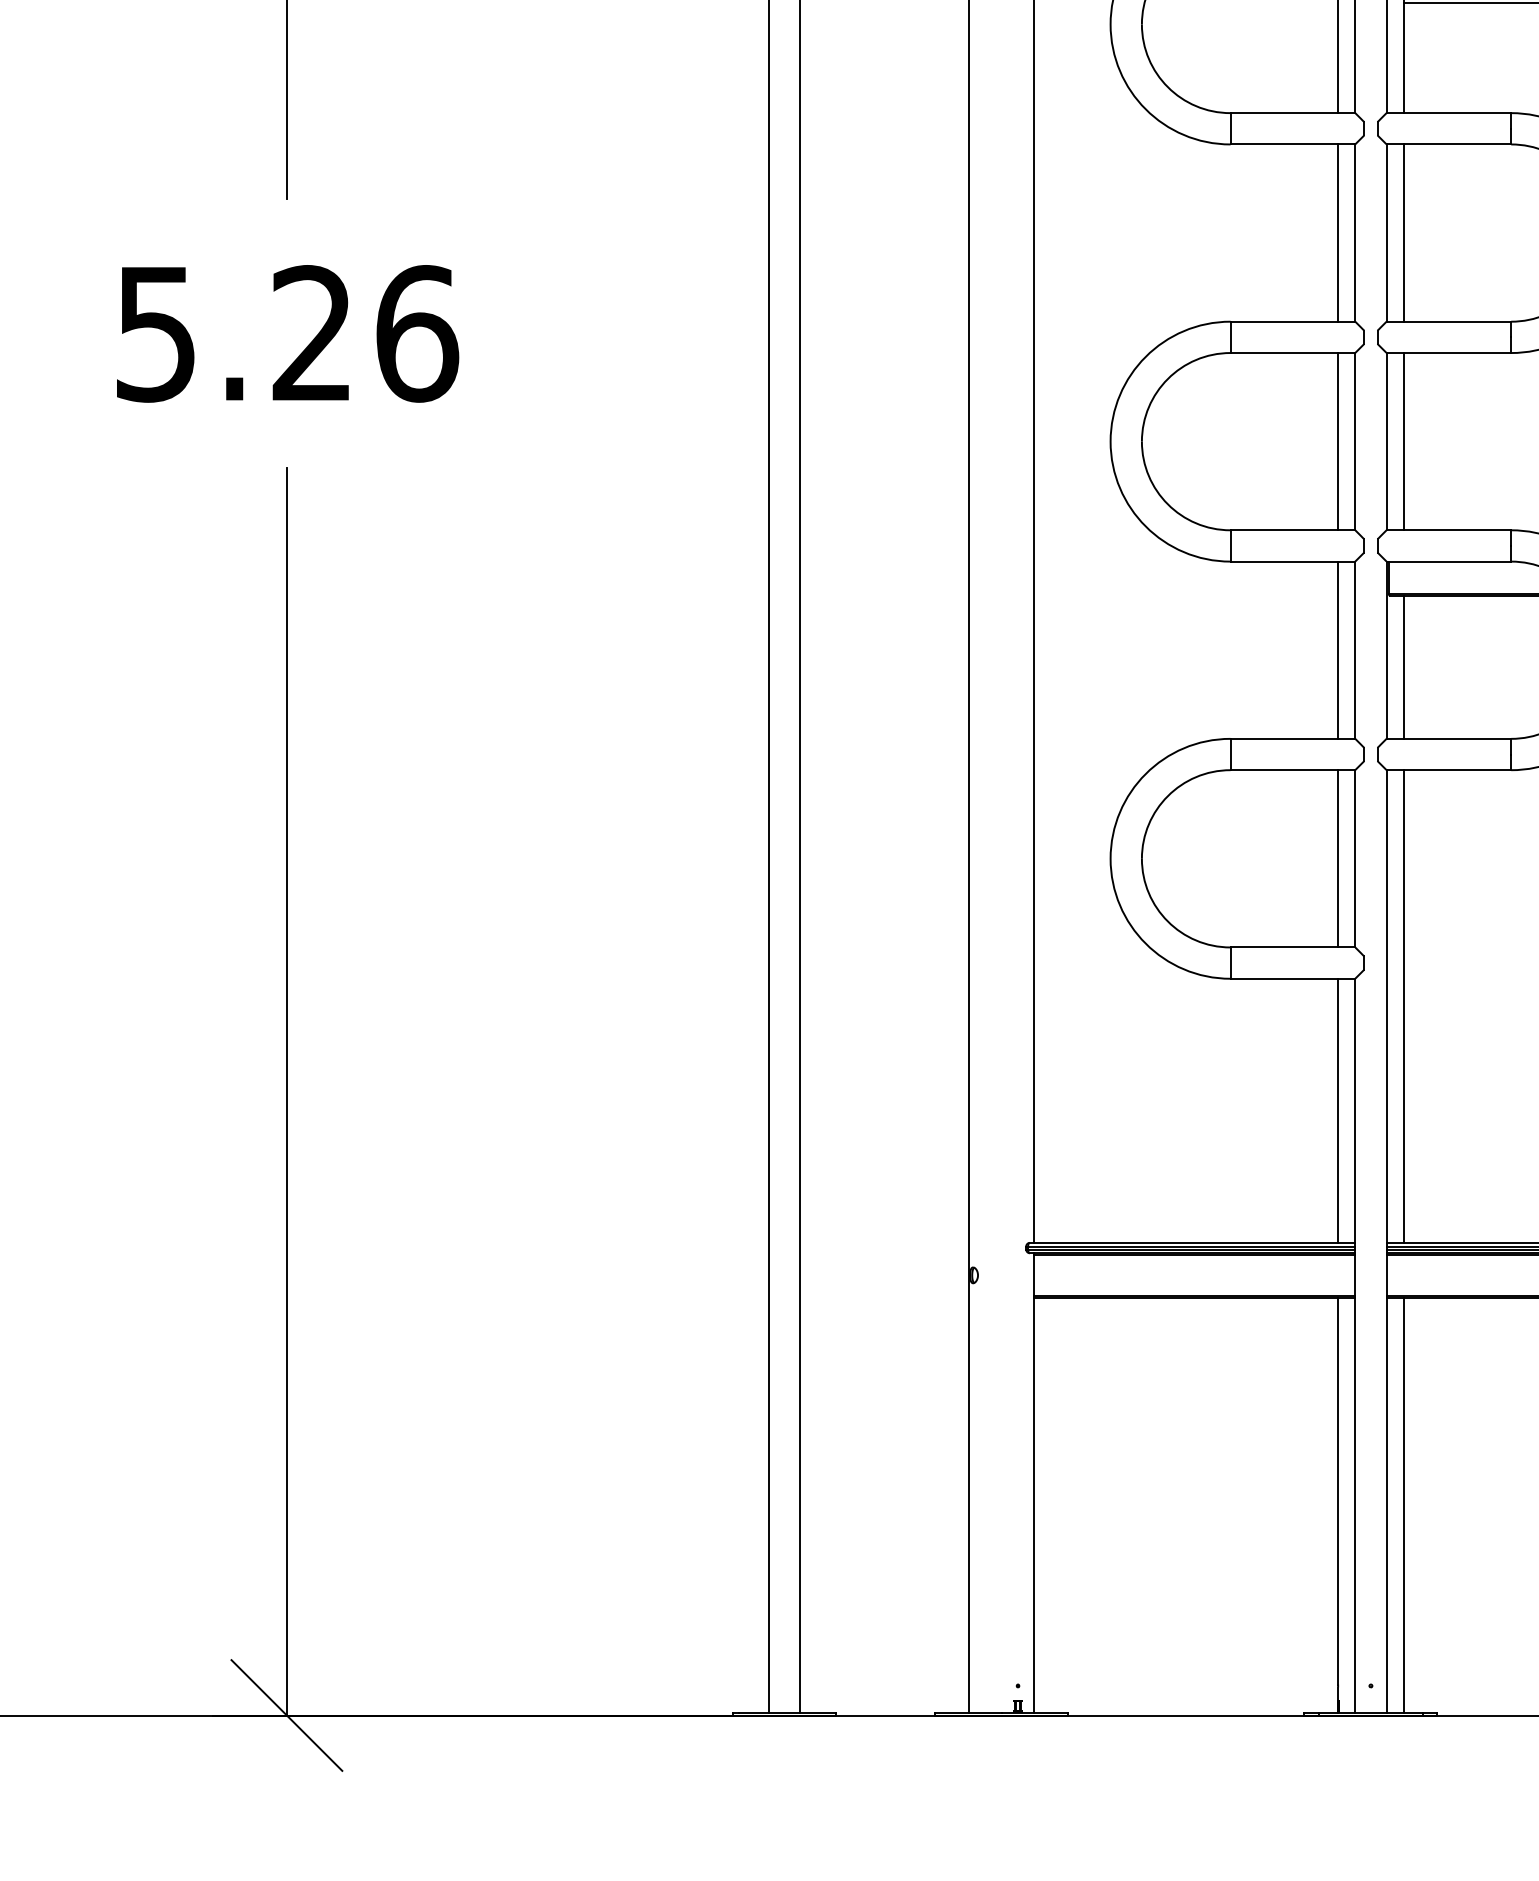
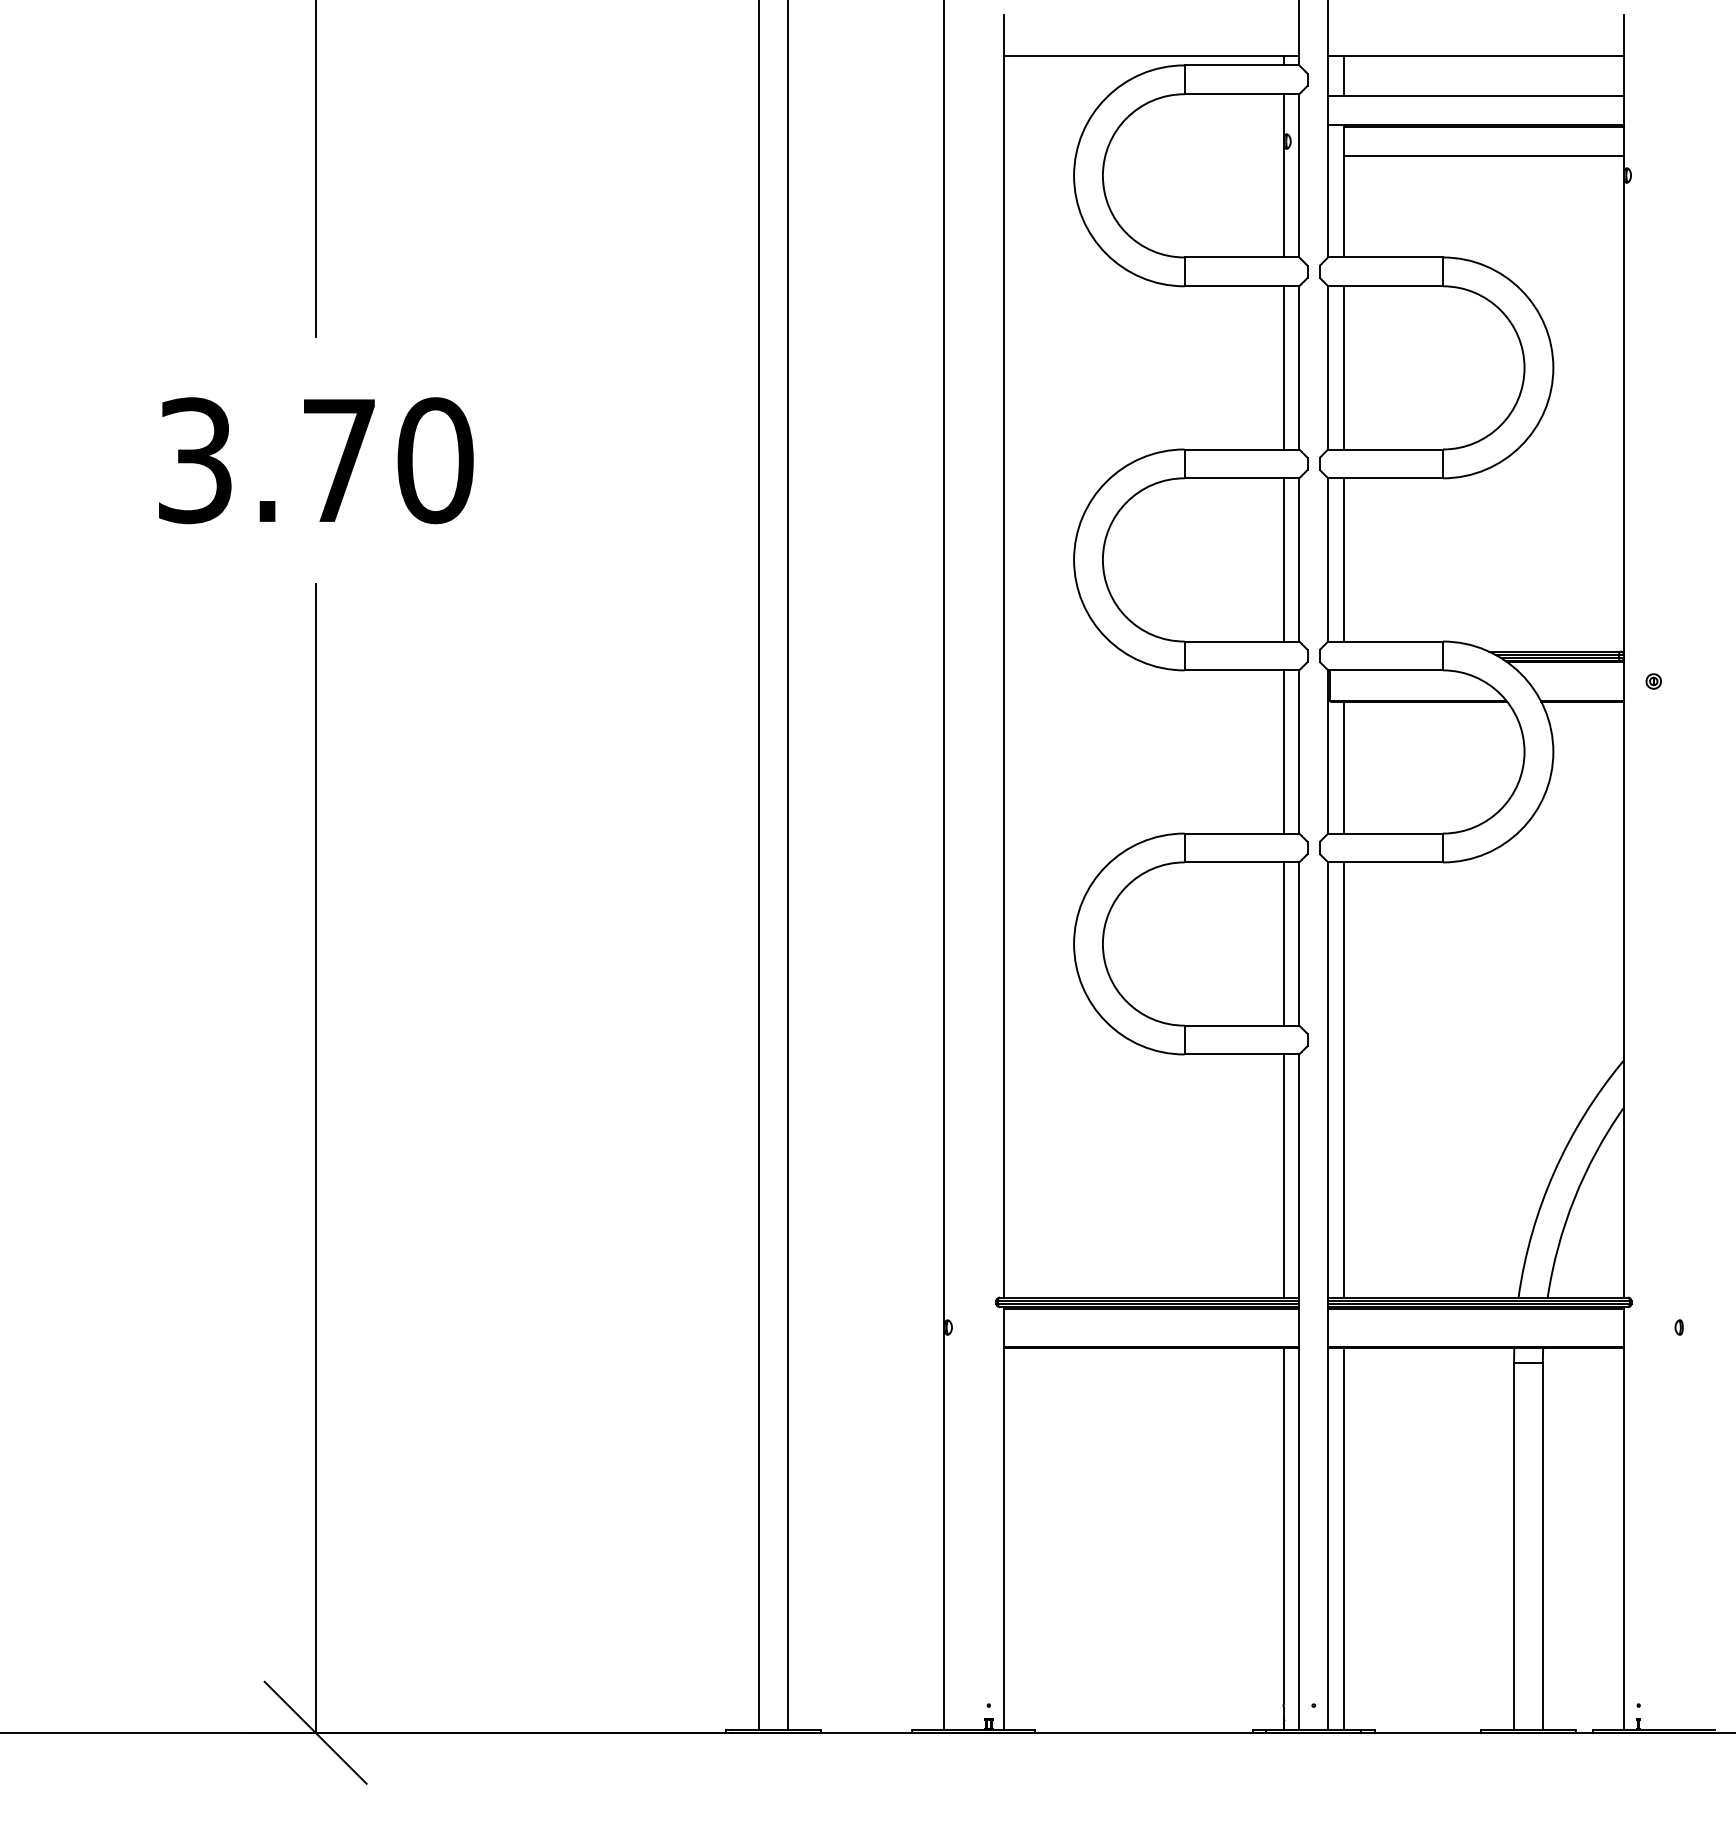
text: (287, 333) -> (316, 460), 5.26 -> 3.70

